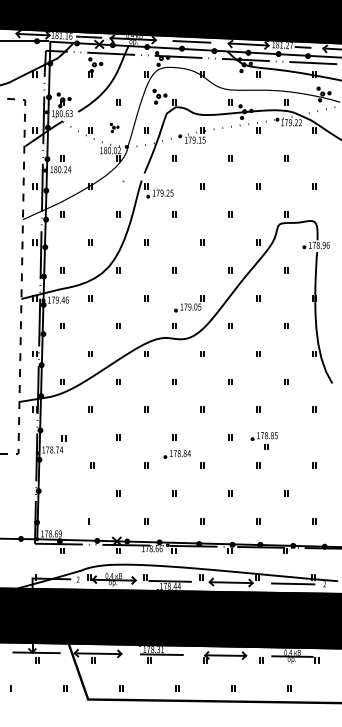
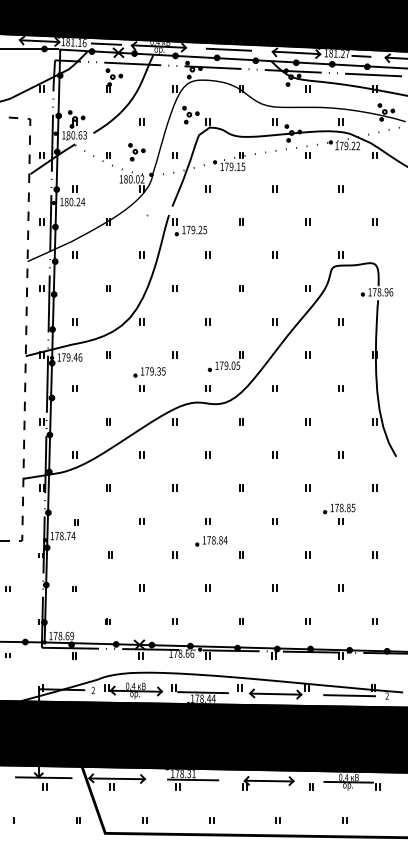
part: (114, 128) -> (136, 152), size x1.67
part: (125, 312) -> (149, 372), added
part: (264, 440) -> (339, 513), moved
hatch: (48, 521) -> (57, 621), added

